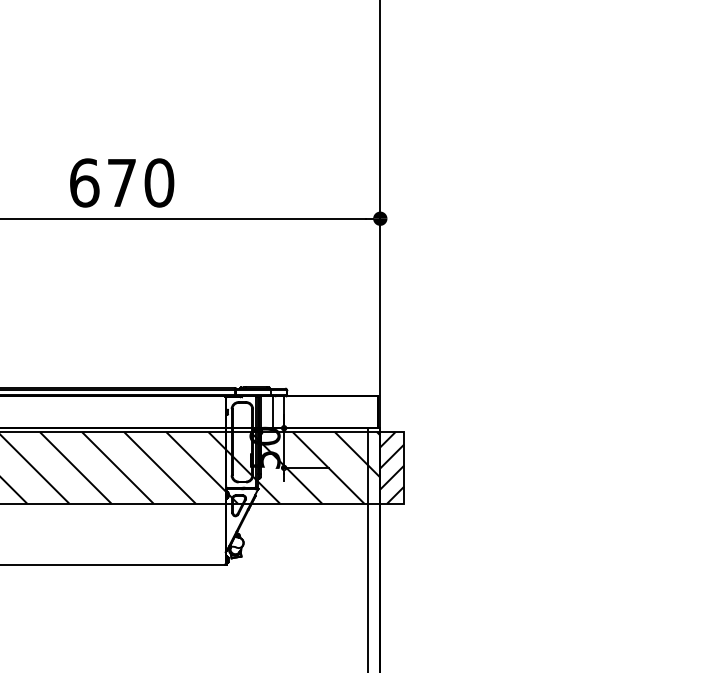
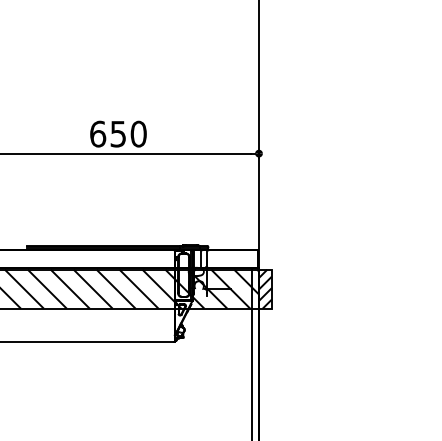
text: (120, 183) -> (117, 134), 670 -> 650

